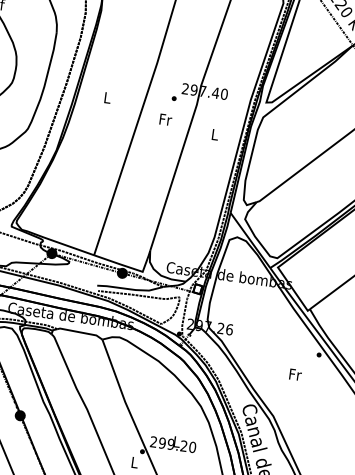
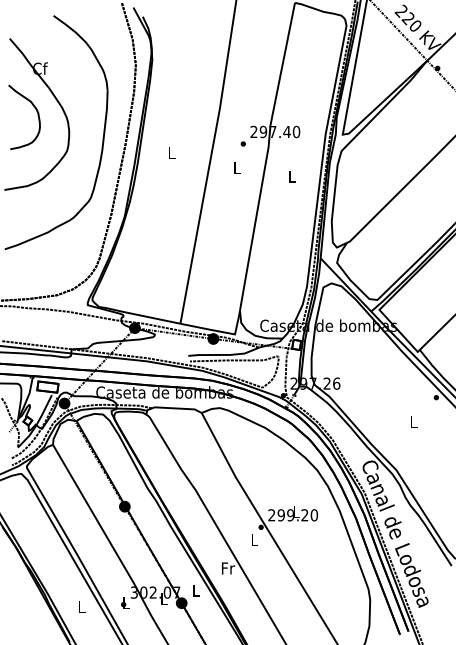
text: (165, 119) -> (237, 167), Fr -> L
text: (295, 374) -> (413, 422), Fr -> L

